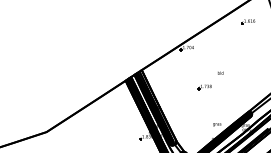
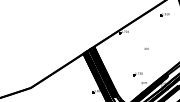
part: (203, 87) -> (137, 74), moved

